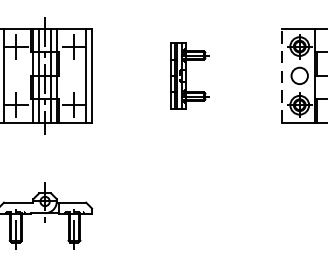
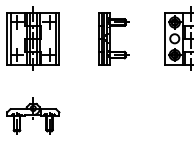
part: (189, 75) -> (113, 38), size x1.43
line: (281, 75) -> (164, 38), dashed -> solid

